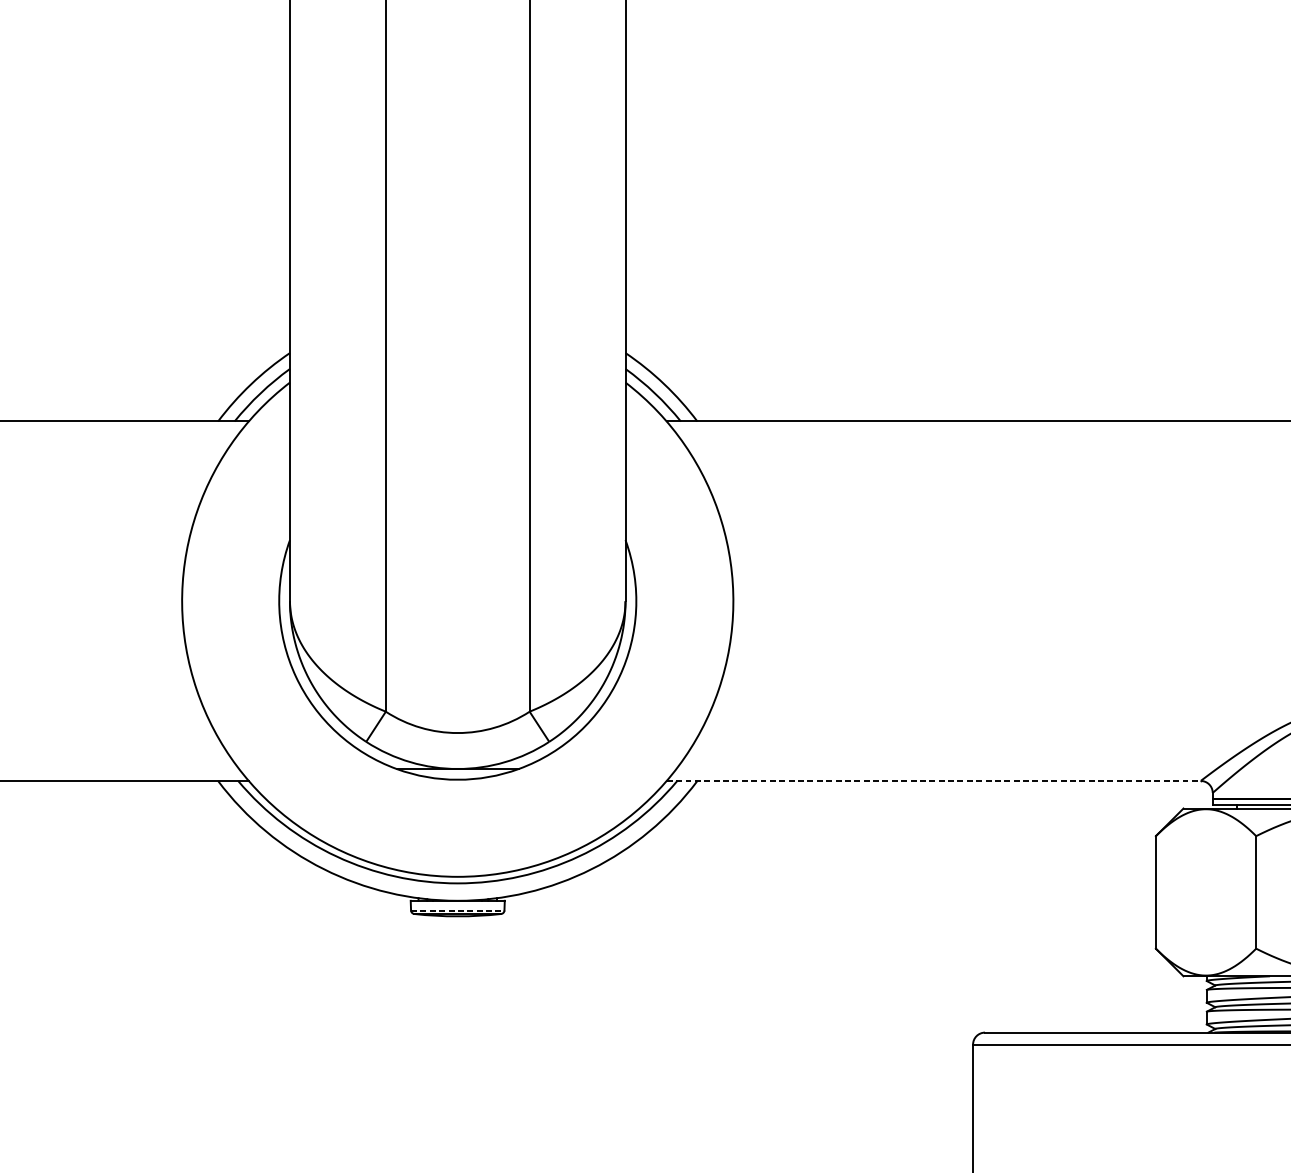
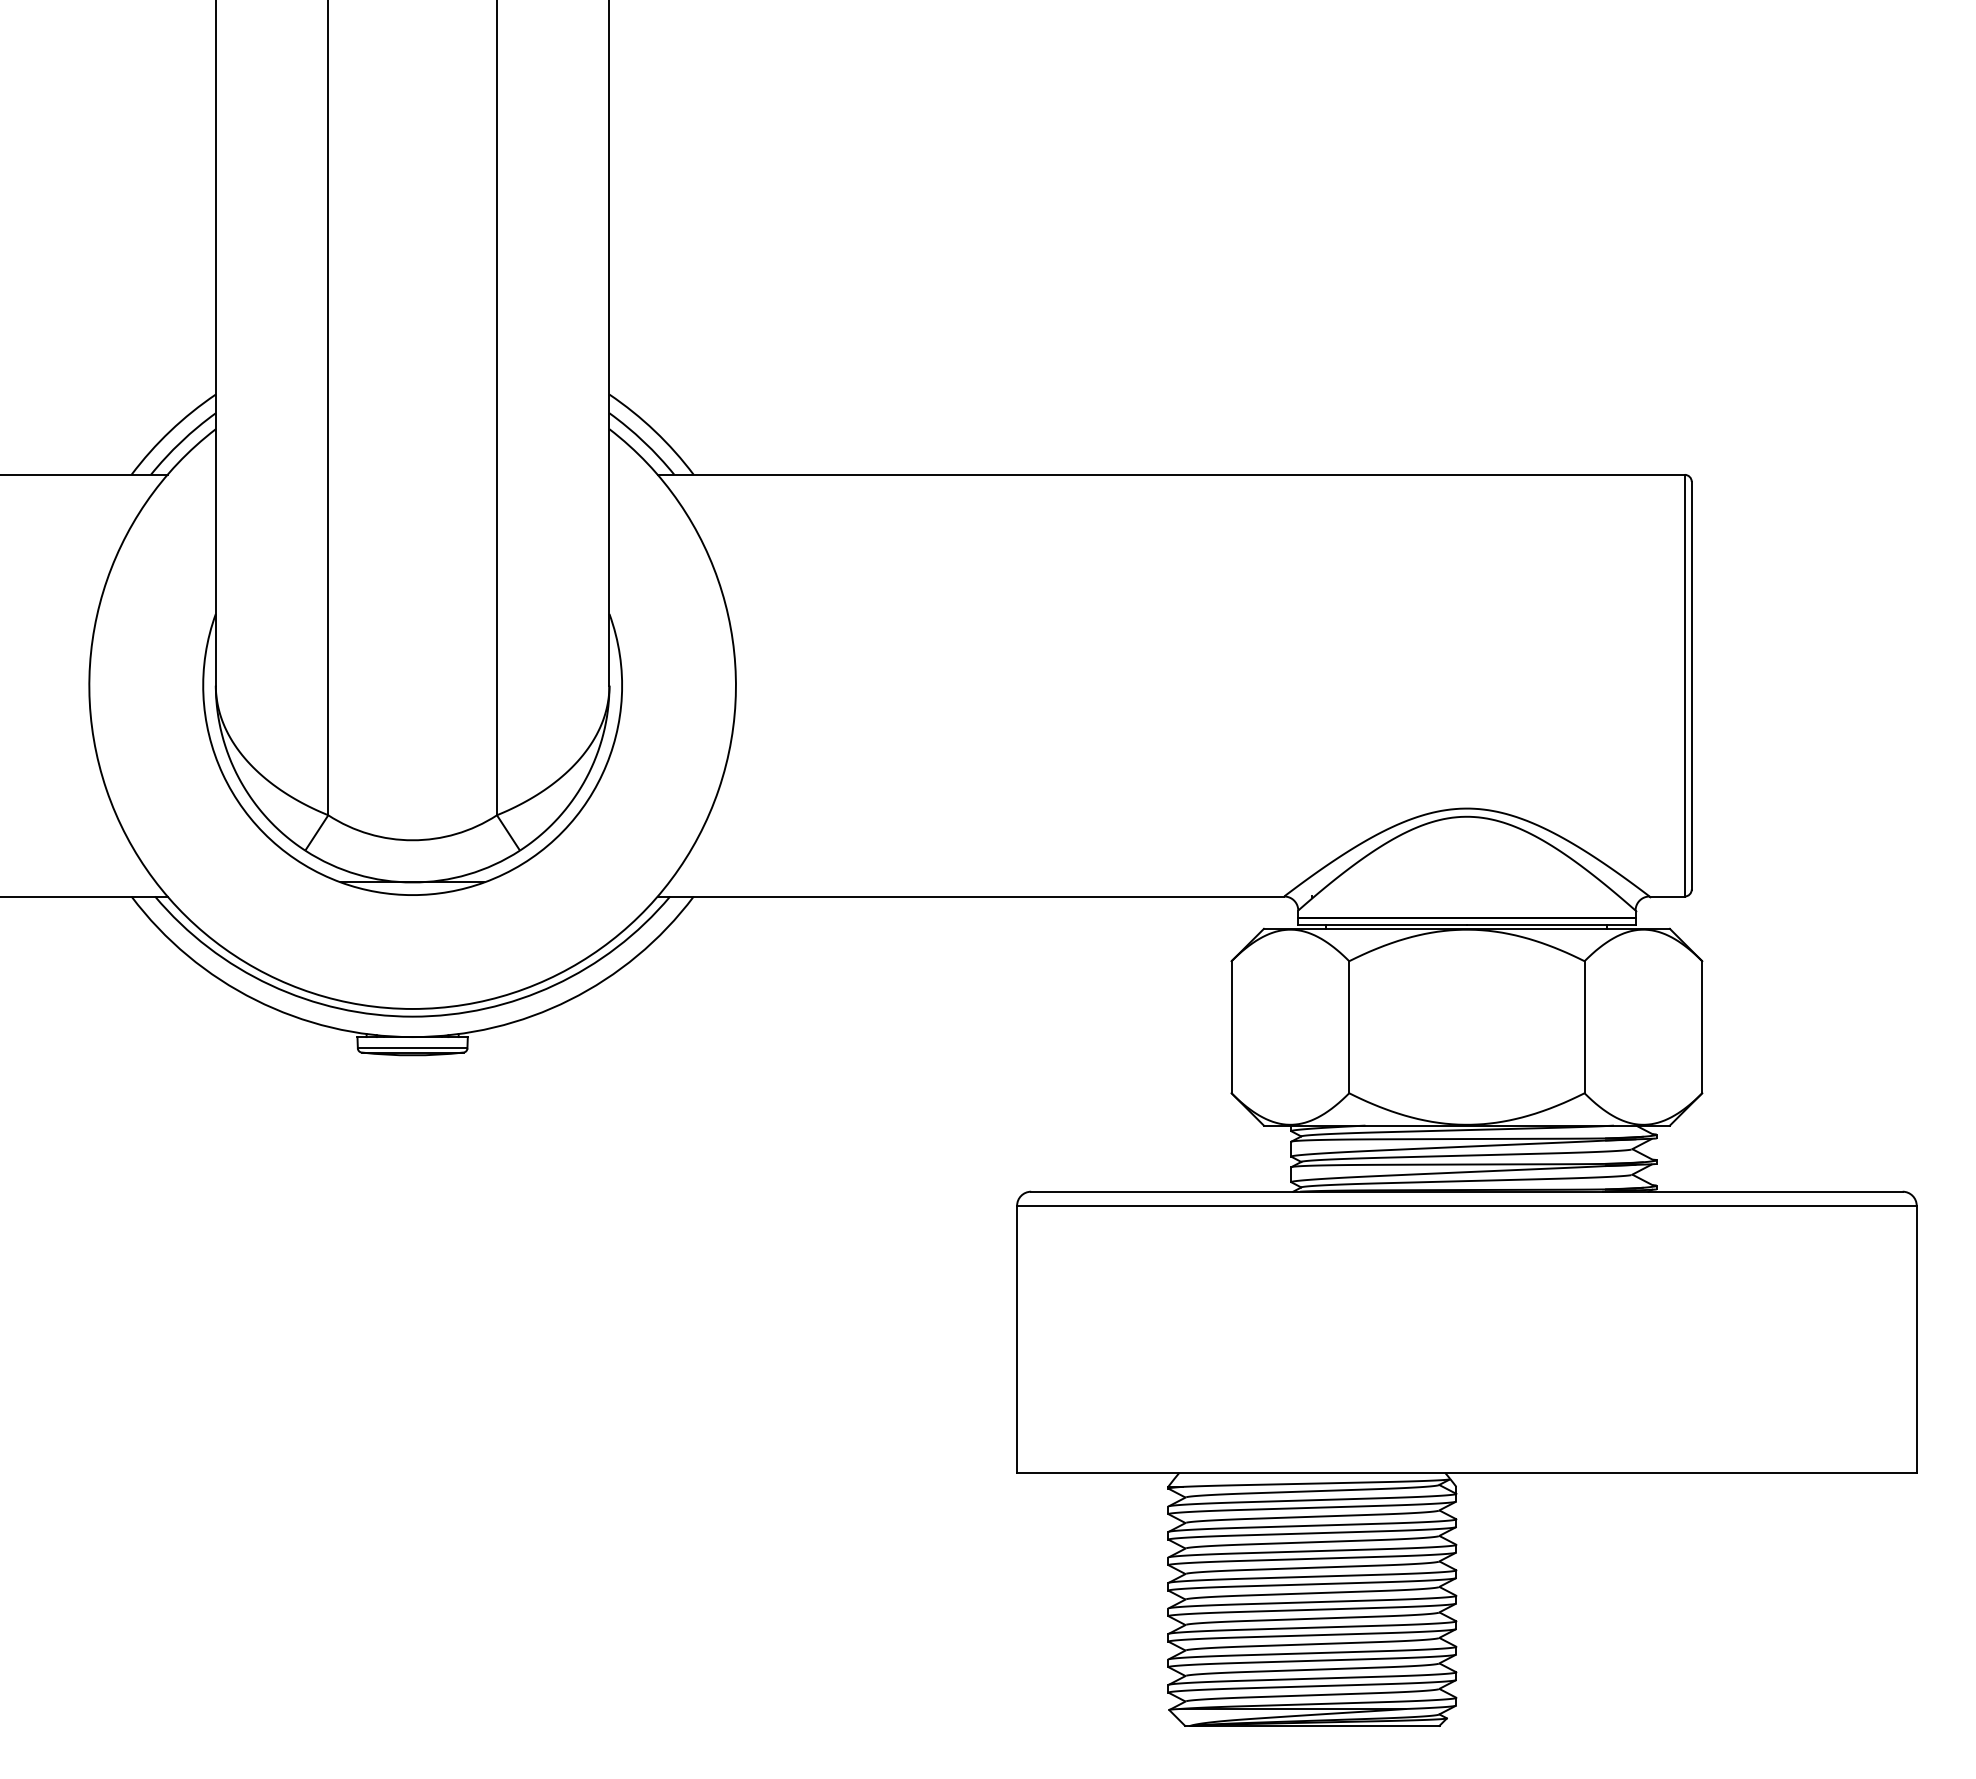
line: (934, 780) -> (971, 896), dashed -> solid
line: (457, 910) -> (412, 1048), dashed -> solid

